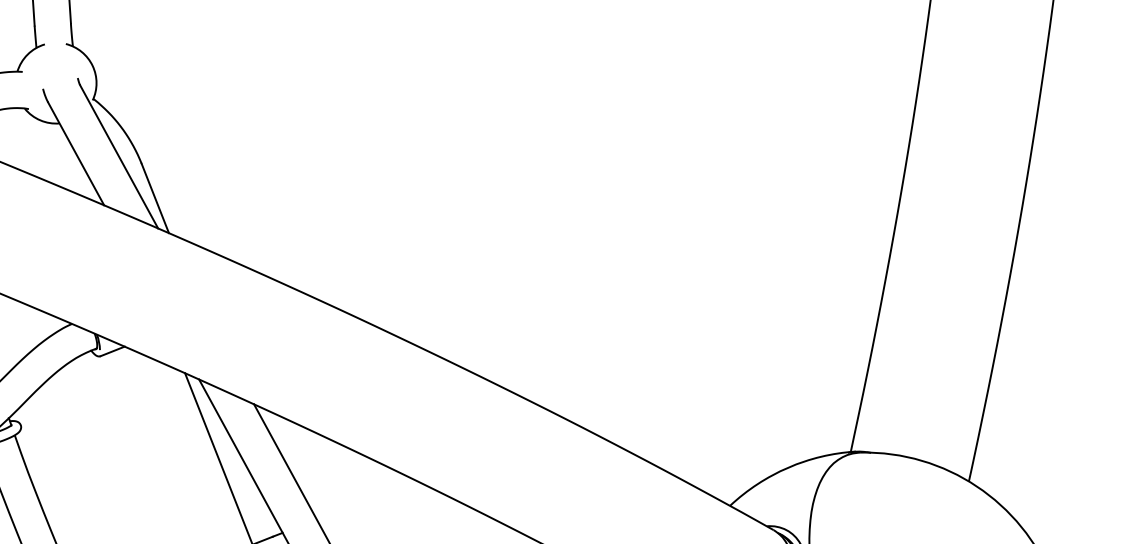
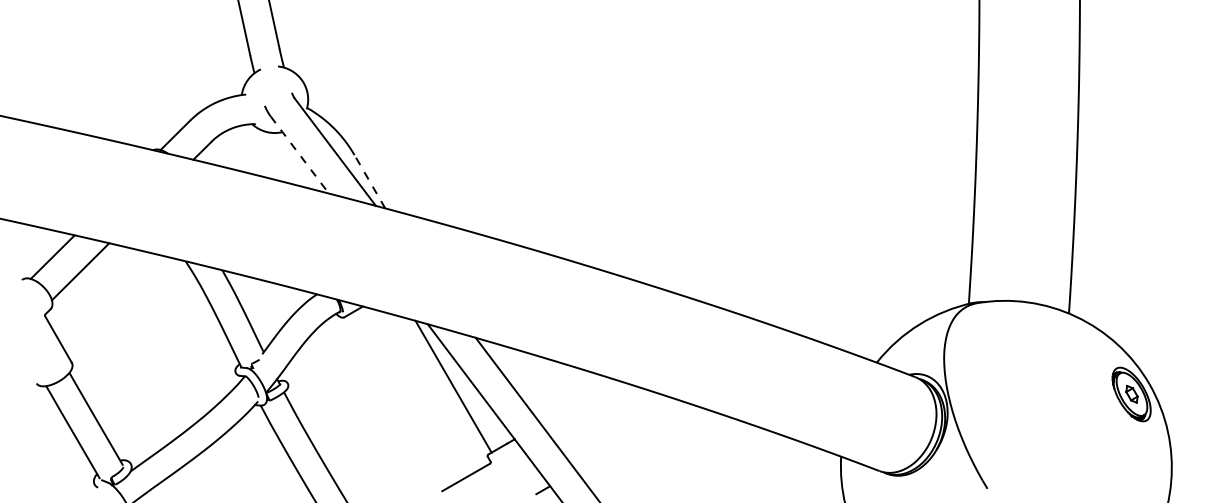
line: (76, 154) -> (300, 155), solid -> dashed
line: (154, 198) -> (369, 181), solid -> dashed

